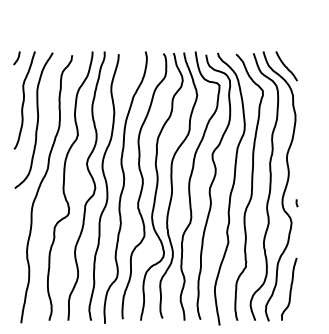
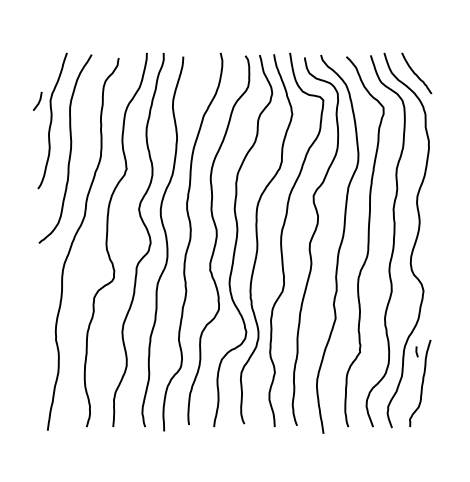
curve: (17, 58) -> (38, 101), moved
line: (296, 203) -> (416, 351), moved

